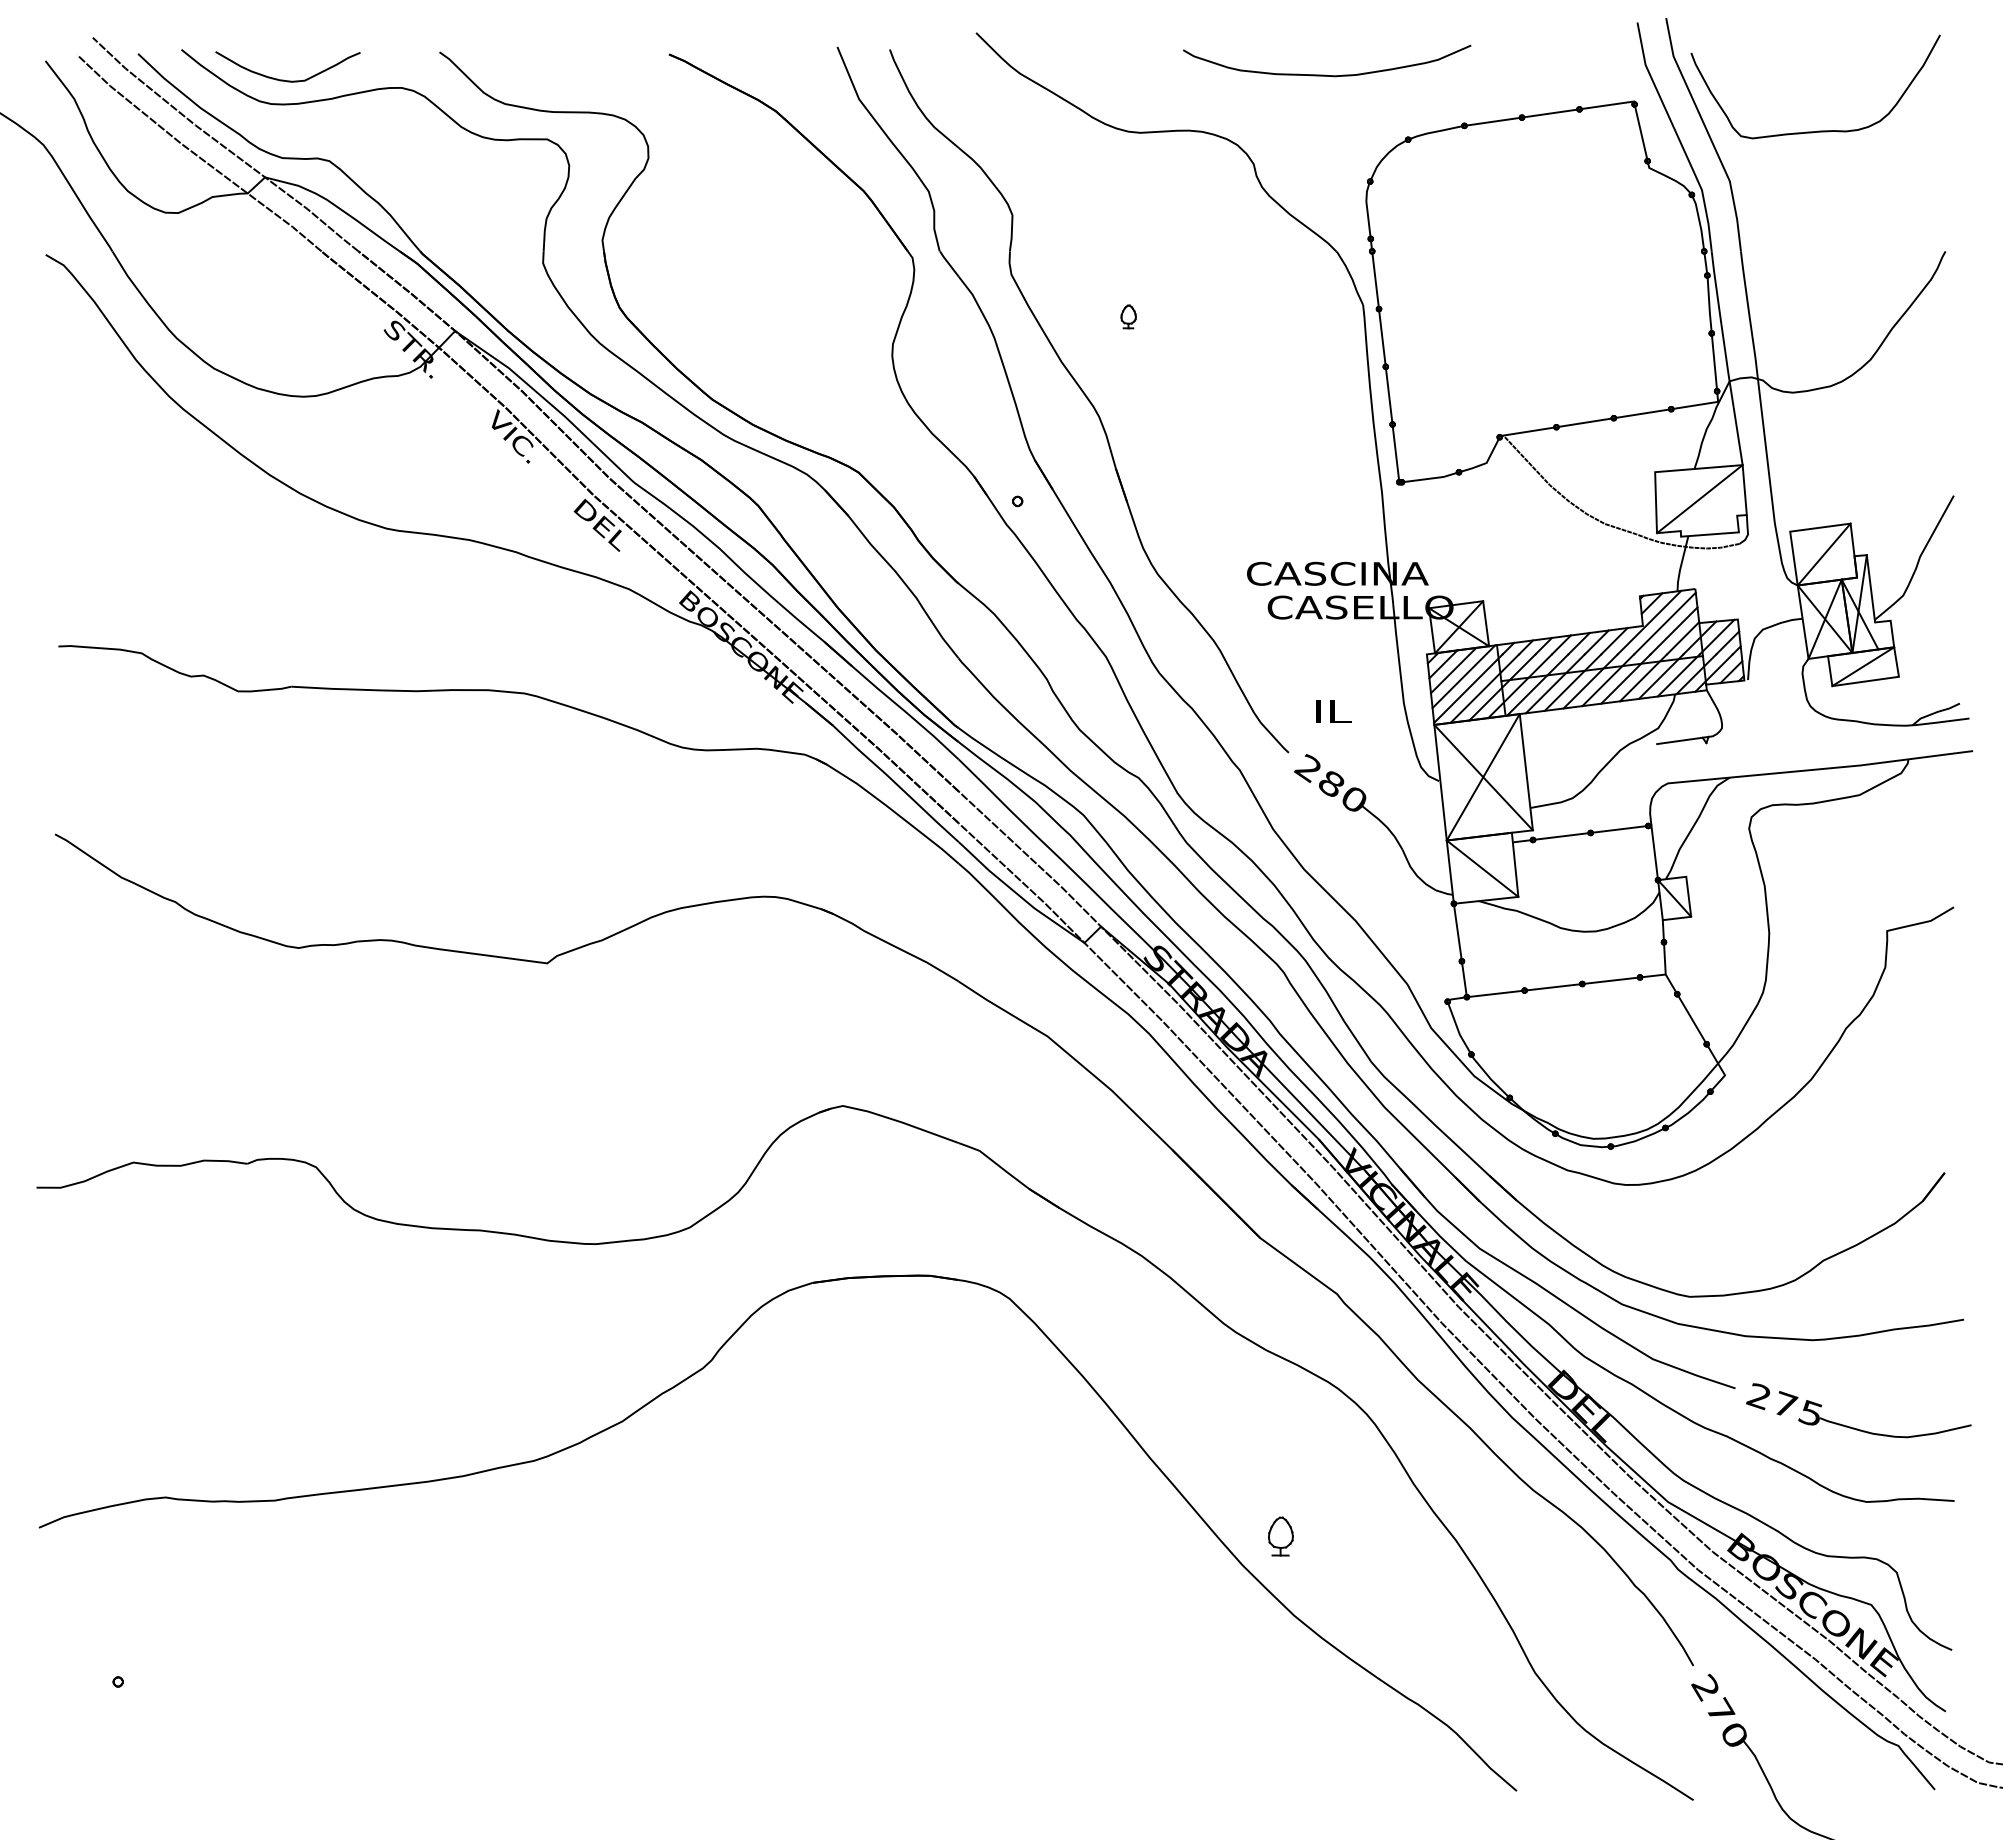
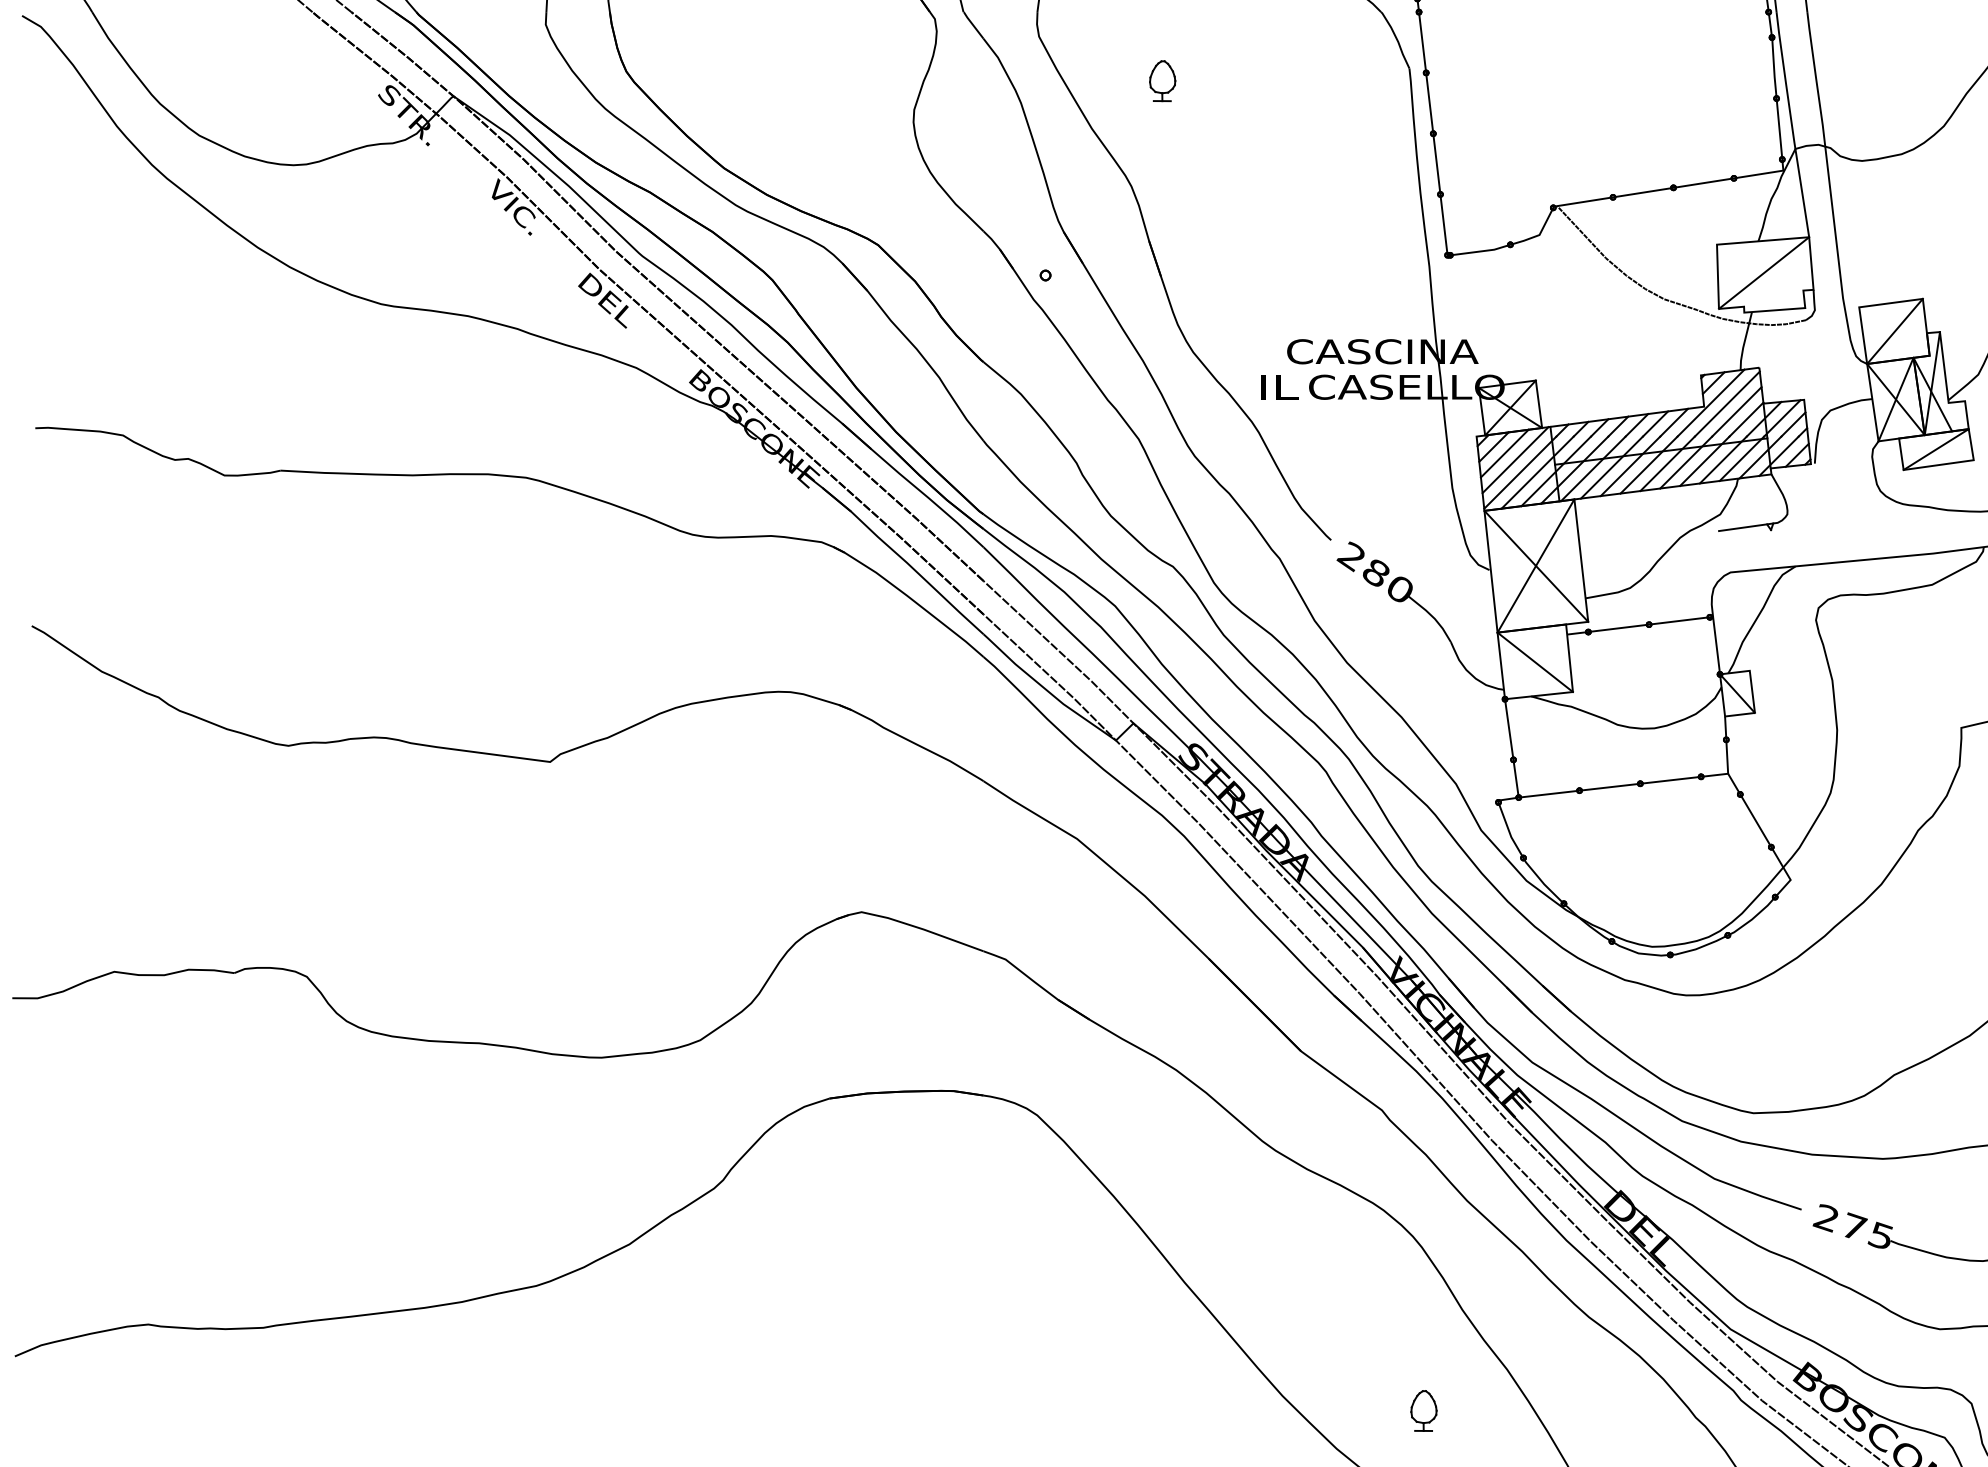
part: (1128, 316) -> (1162, 80), size x1.67
text: (1333, 711) -> (1279, 387), moved
part: (1280, 1536) -> (1423, 1410), moved

